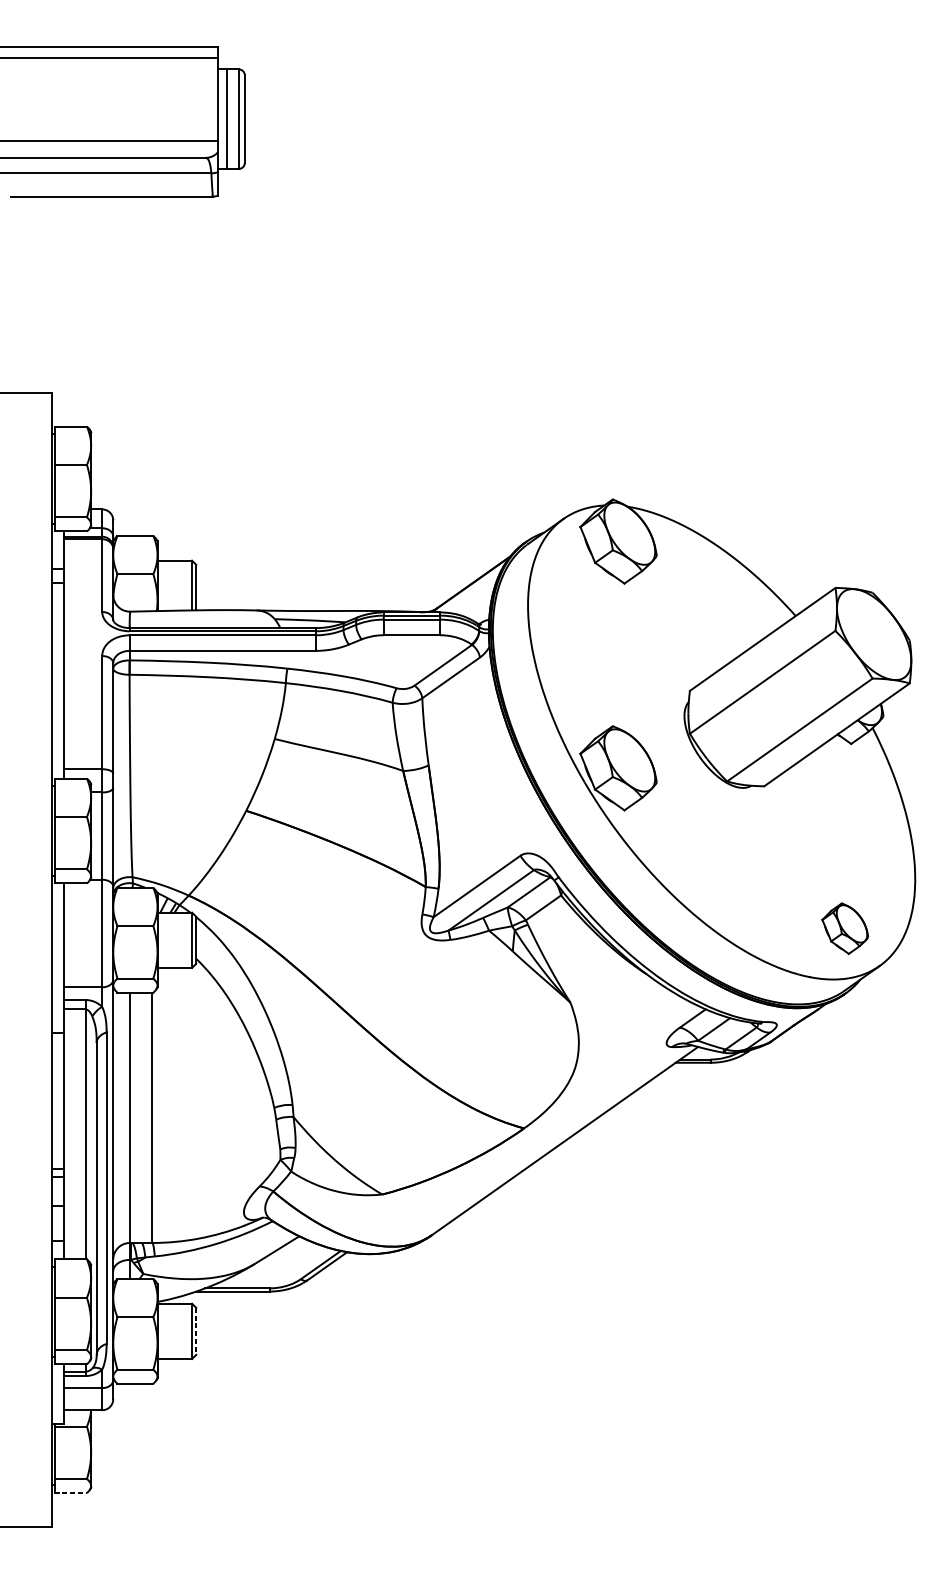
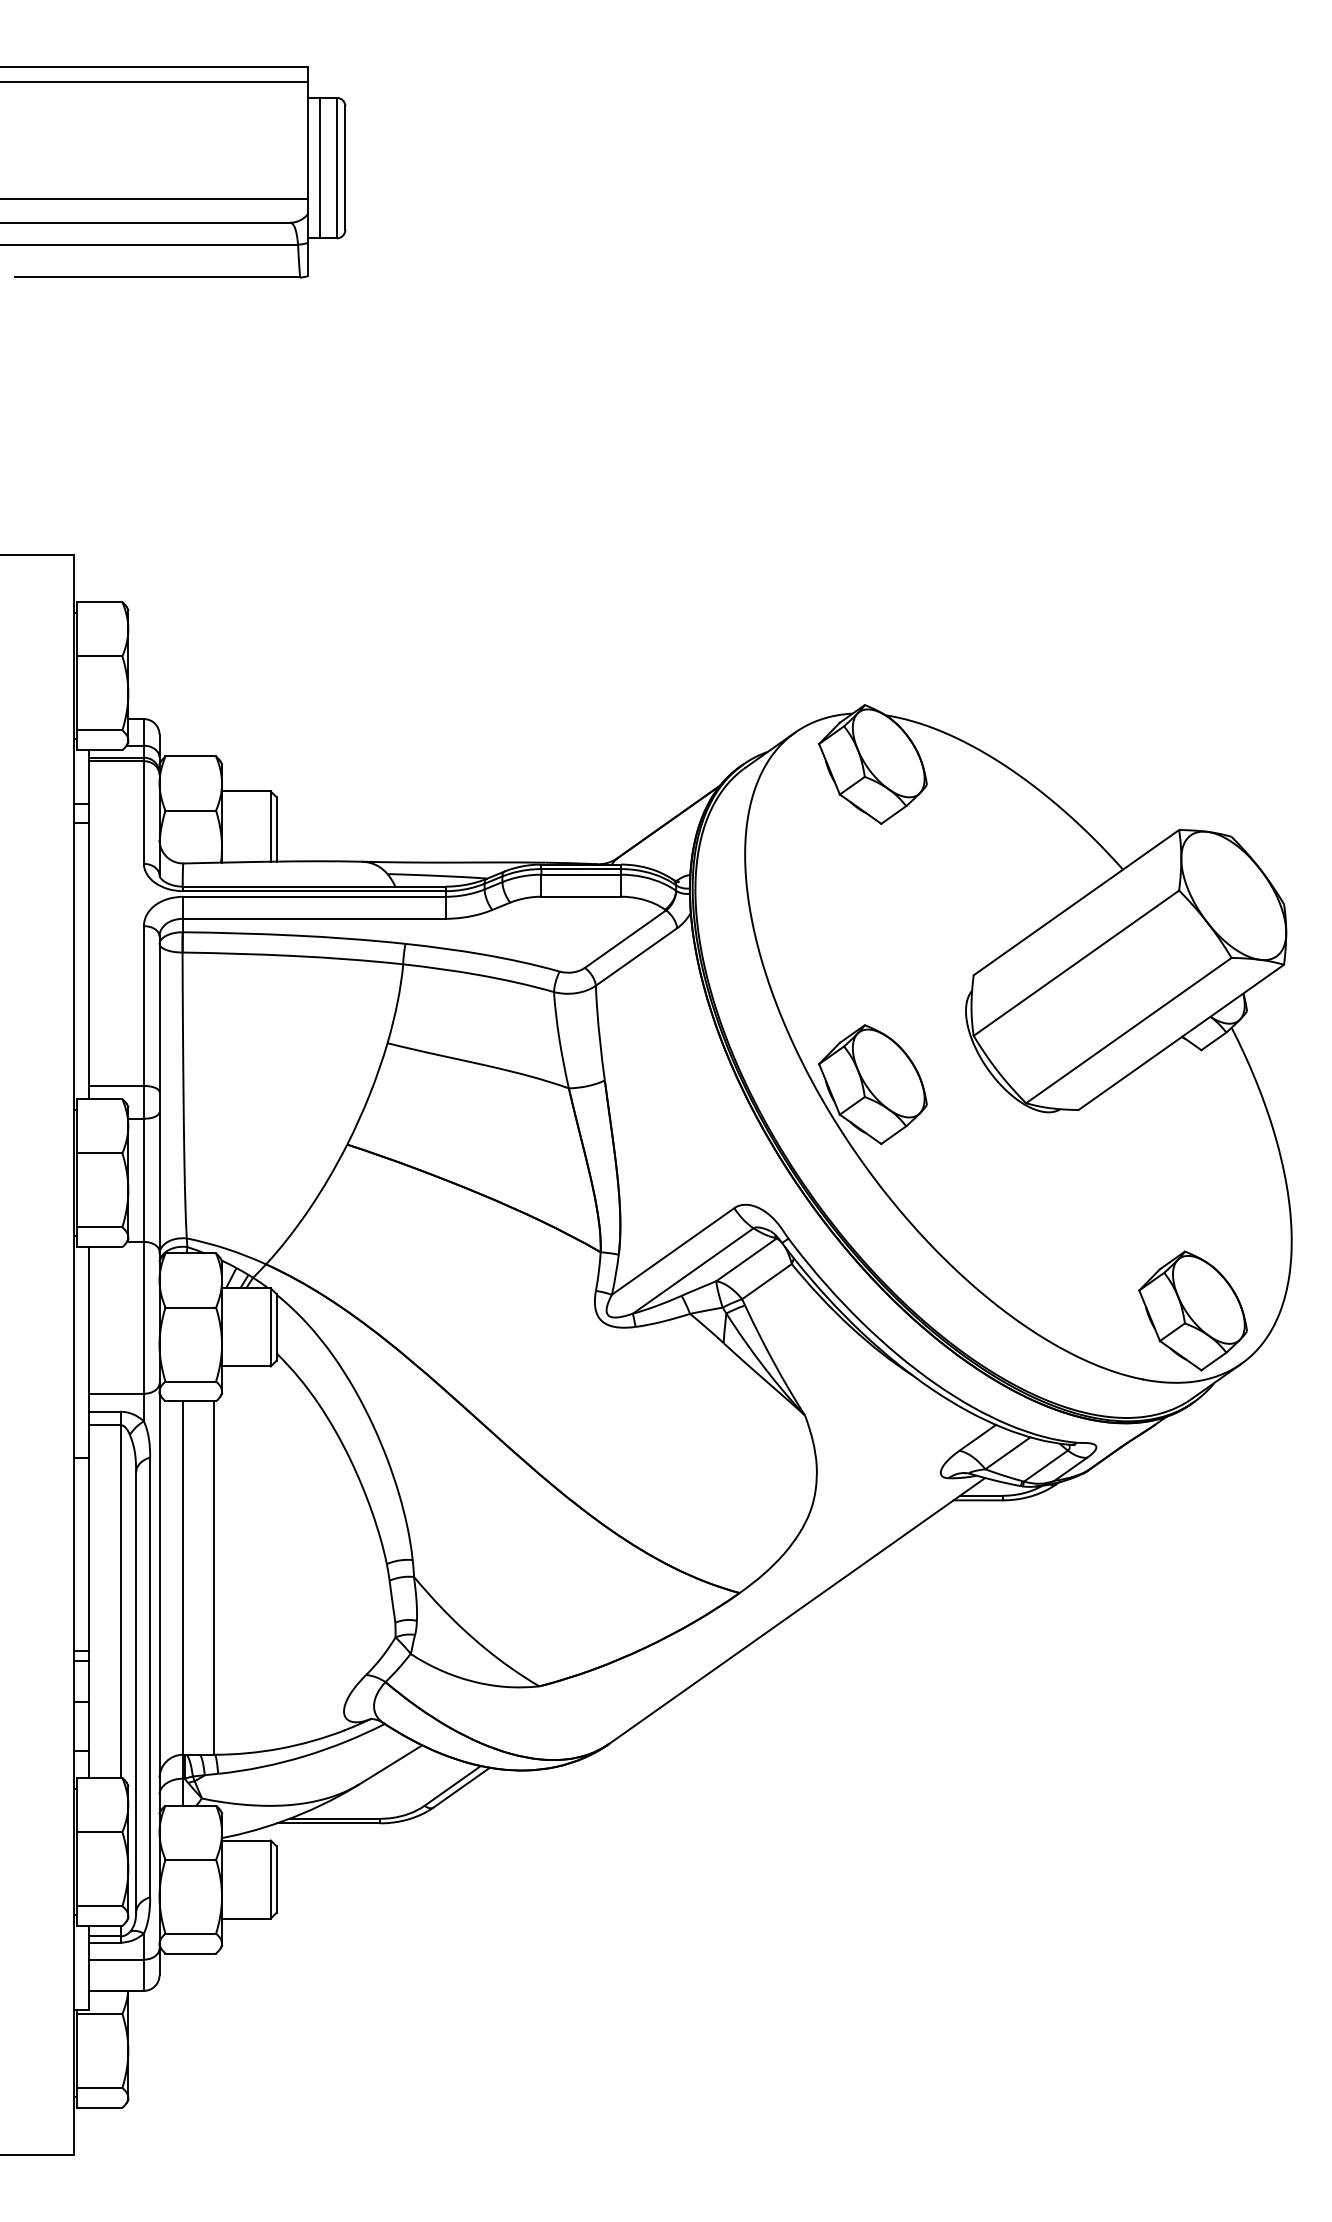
part: (844, 928) -> (1192, 1310), size x1.67
line: (196, 1332) -> (276, 1880), dashed -> solid
line: (70, 1492) -> (99, 2107), dashed -> solid

